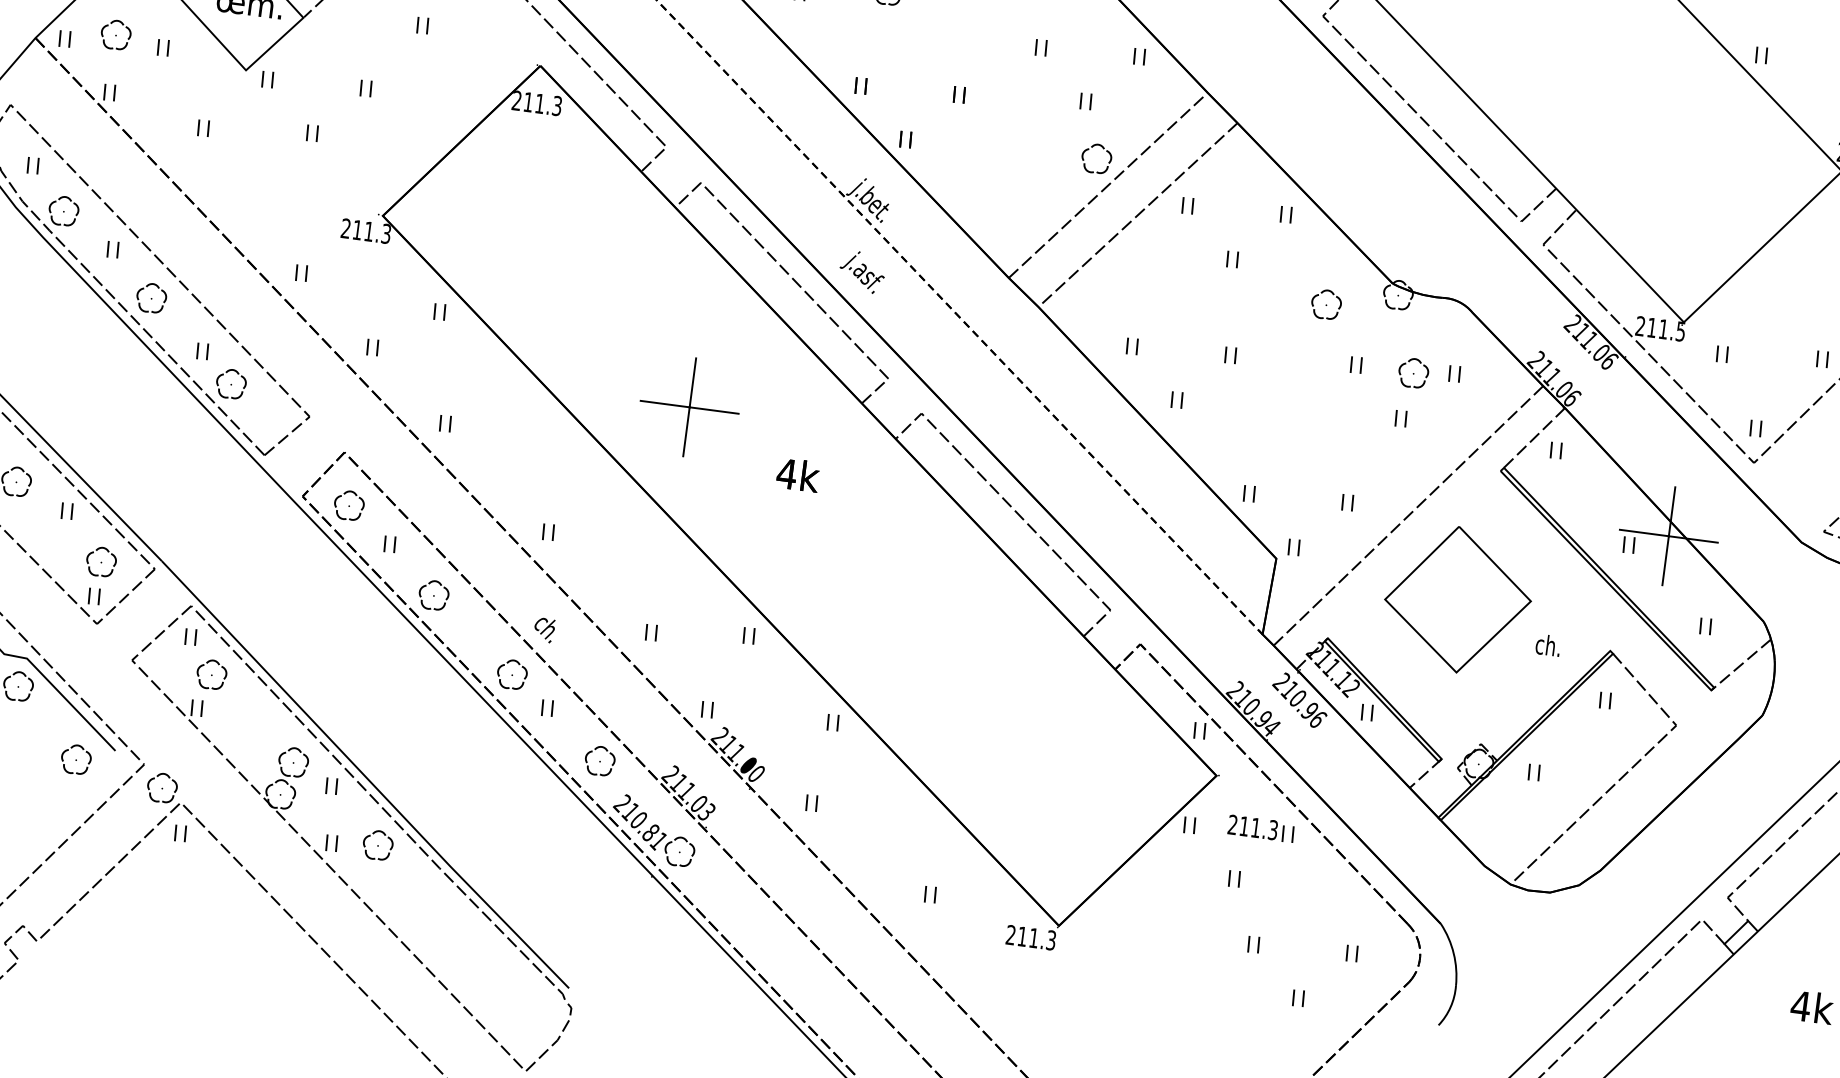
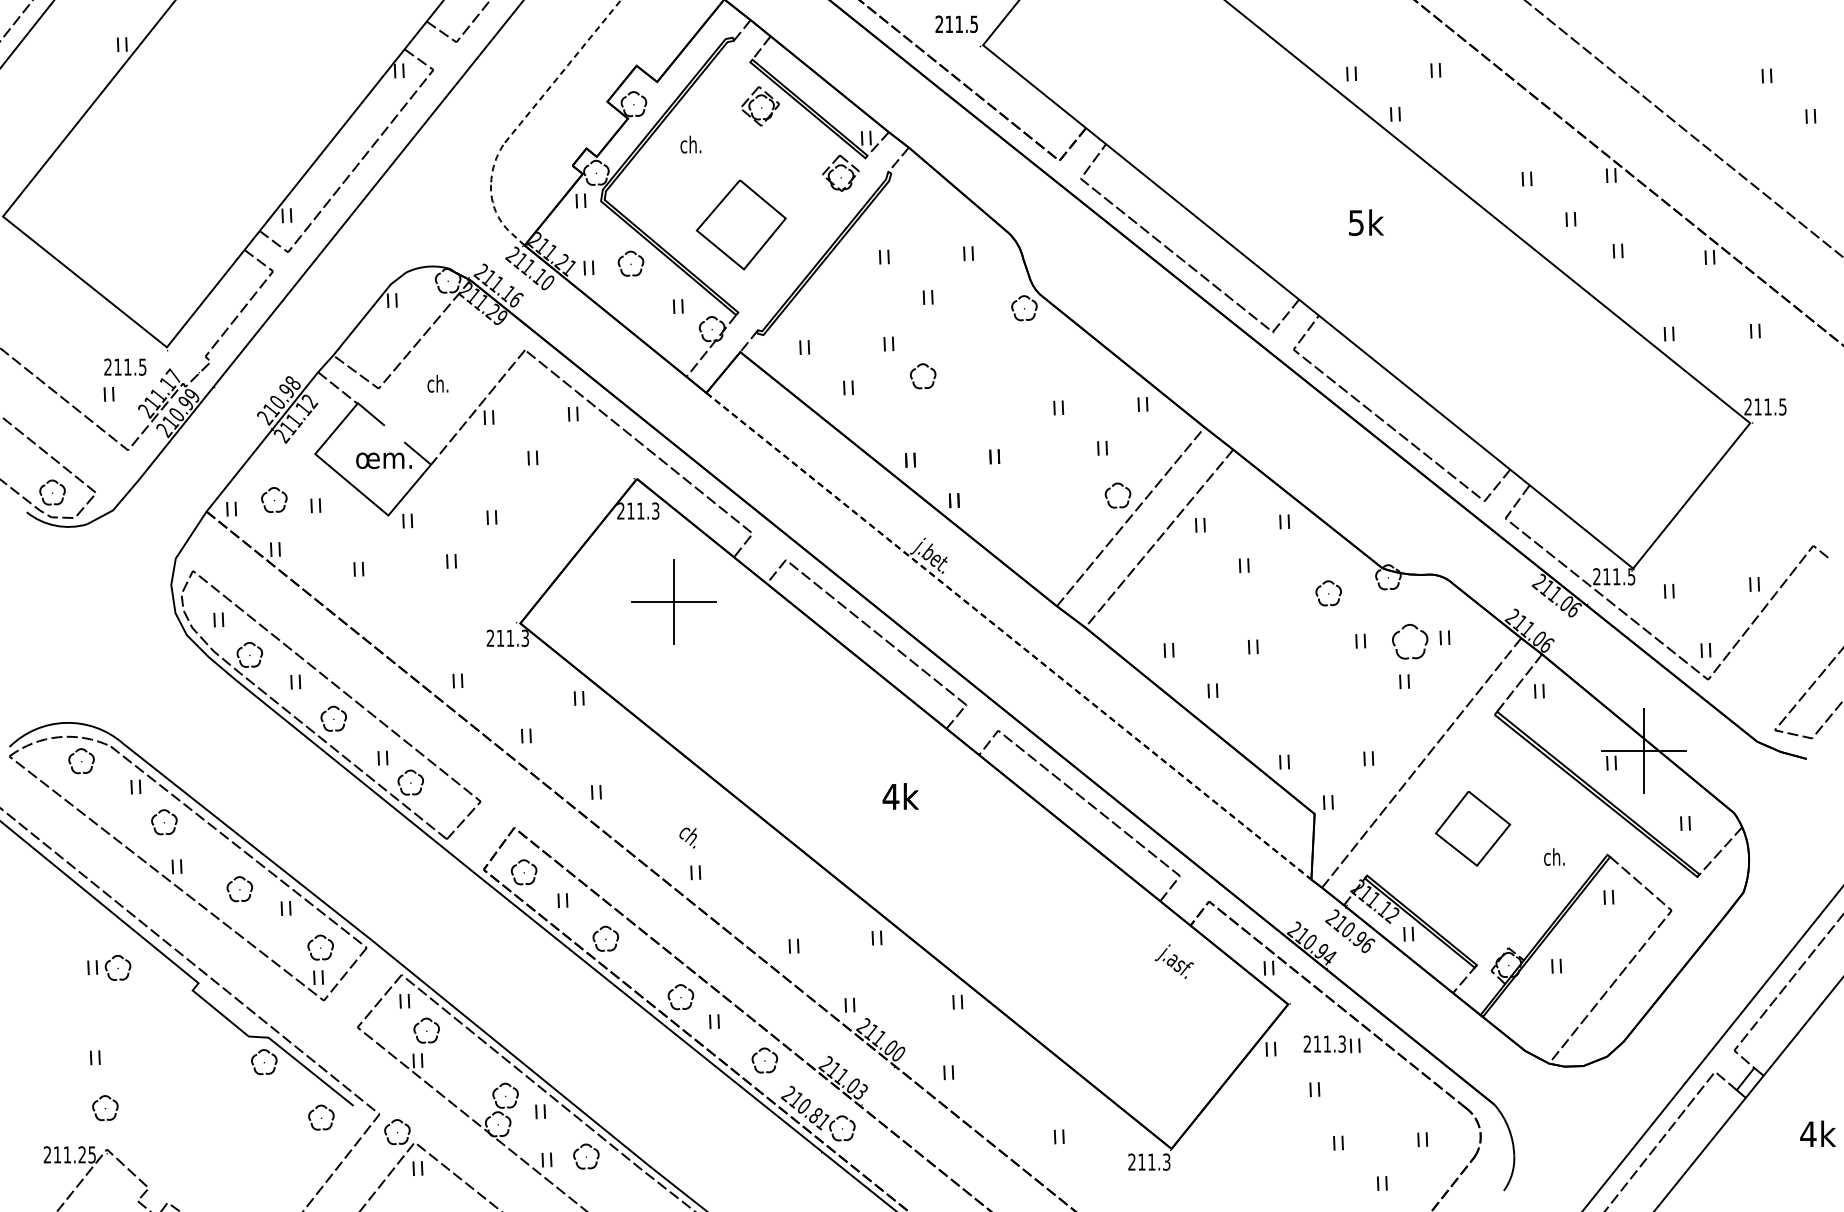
text: (861, 271) -> (1173, 961), moved
part: (1412, 372) -> (1409, 641), size x1.4
part: (688, 406) -> (673, 601), moved
part: (1457, 599) -> (1472, 828), size x0.6
text: (543, 629) -> (687, 837), moved

